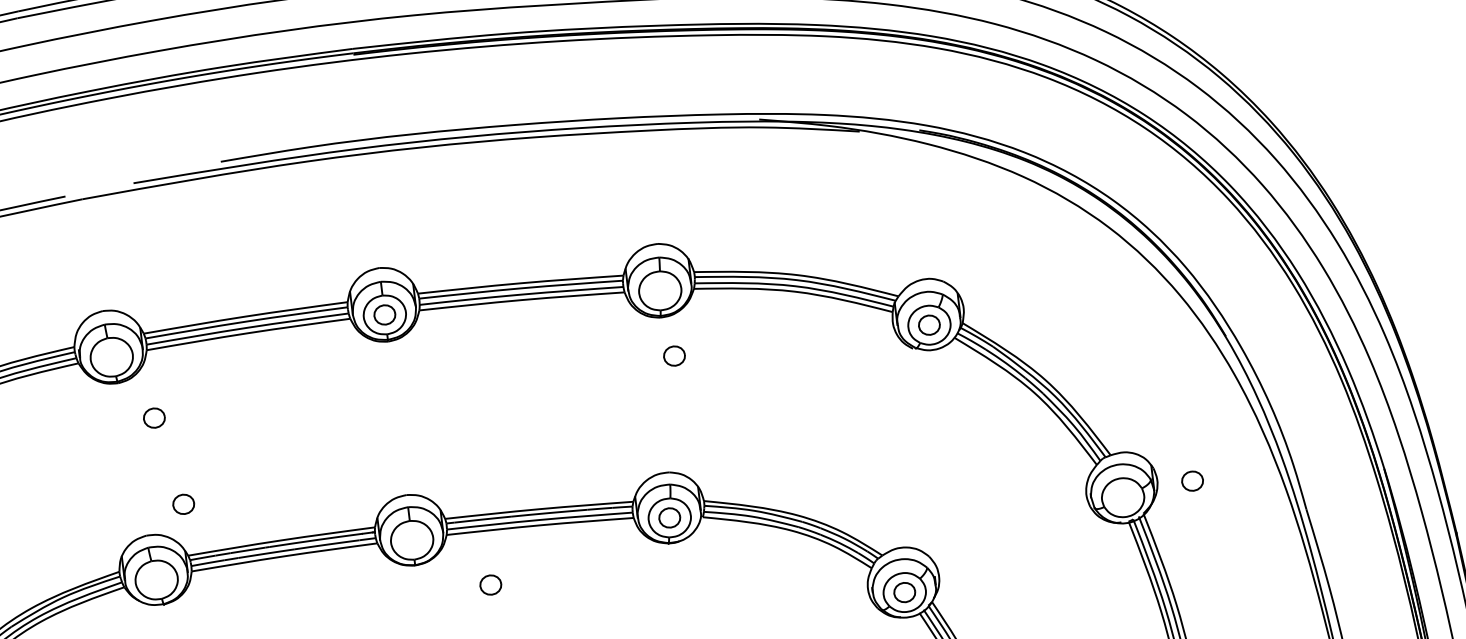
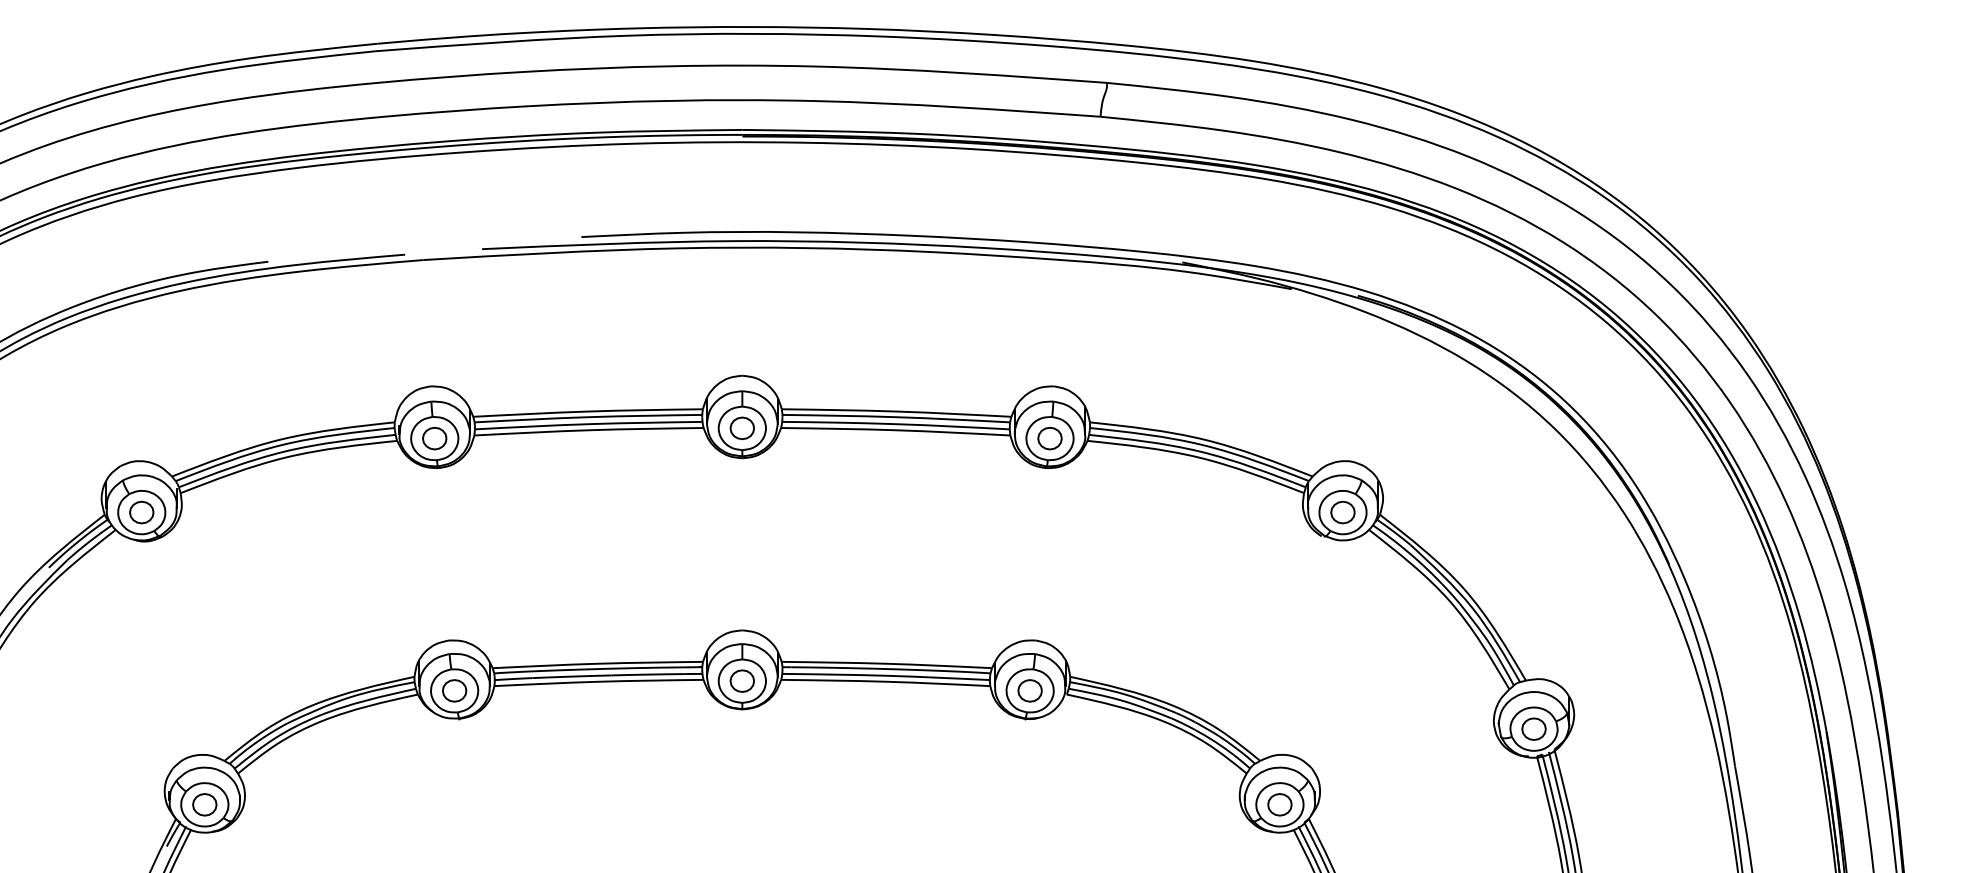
part: (674, 356) -> (1049, 438), moved
part: (154, 418) -> (434, 438), moved
part: (1192, 480) -> (1533, 728), moved
part: (183, 504) -> (454, 690), moved
part: (490, 584) -> (741, 680), moved

